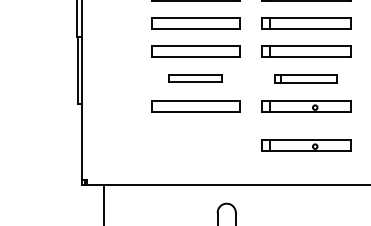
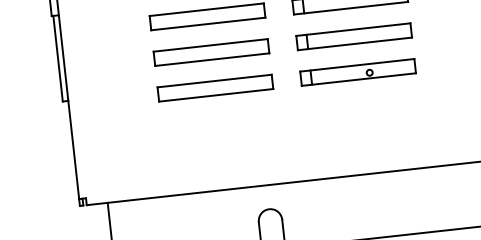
part: (195, 78) -> (211, 52), size x1.67
part: (306, 78) -> (354, 36), size x1.43
part: (306, 145) -> (363, 122), removed

